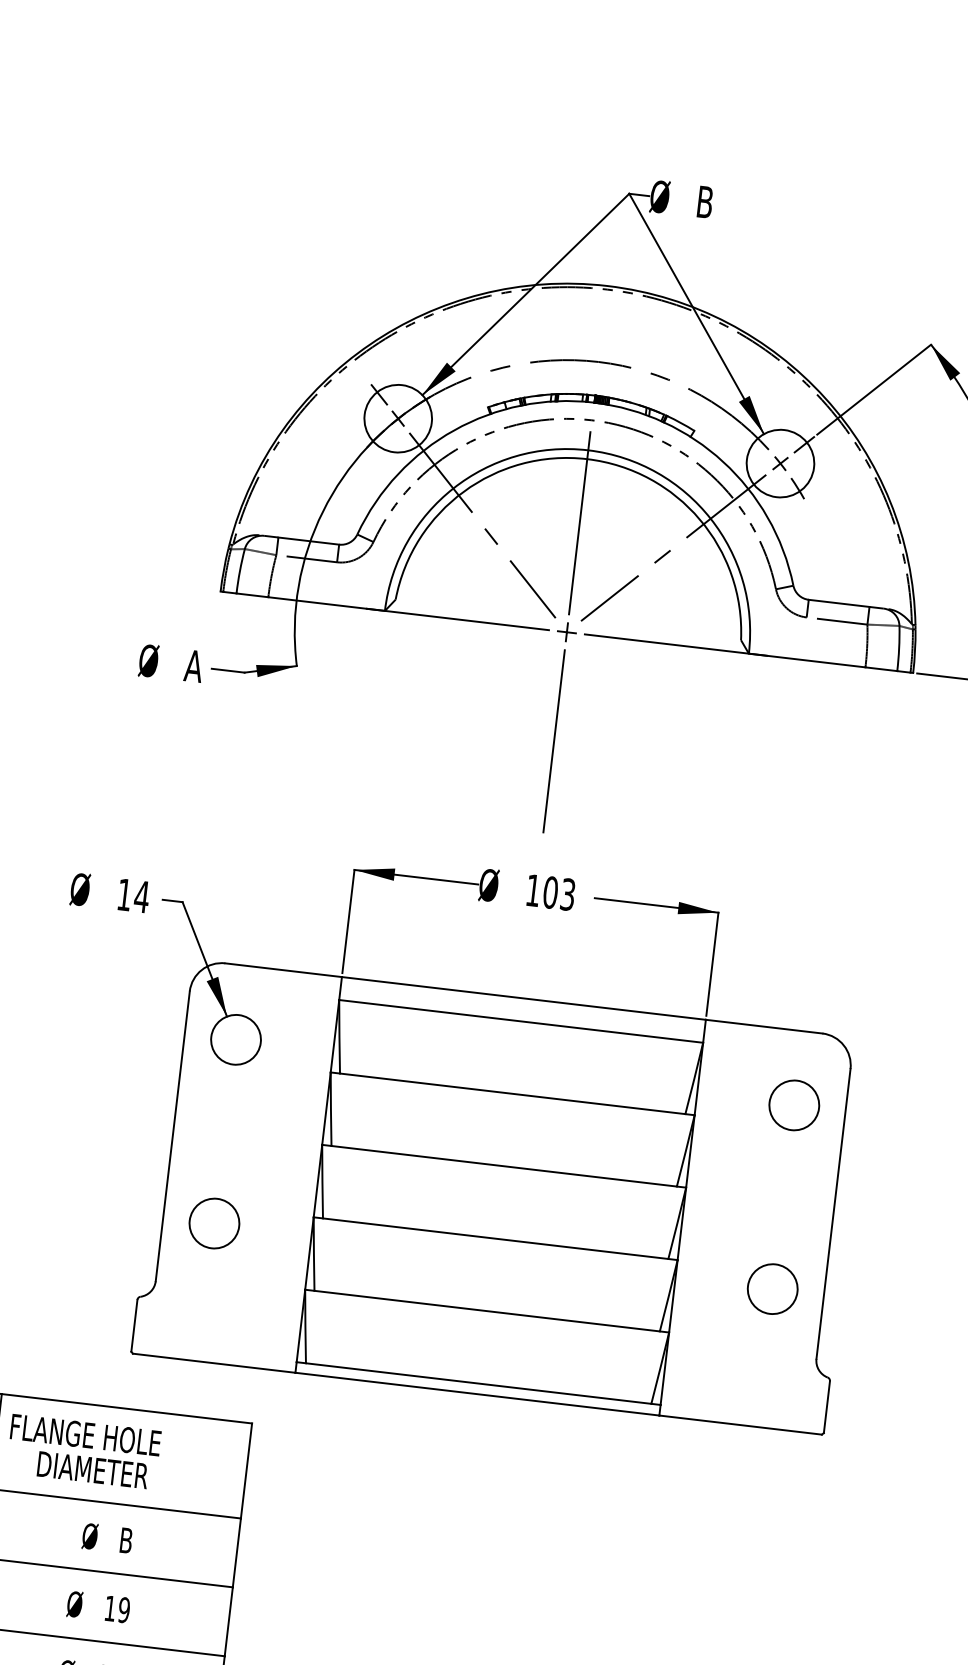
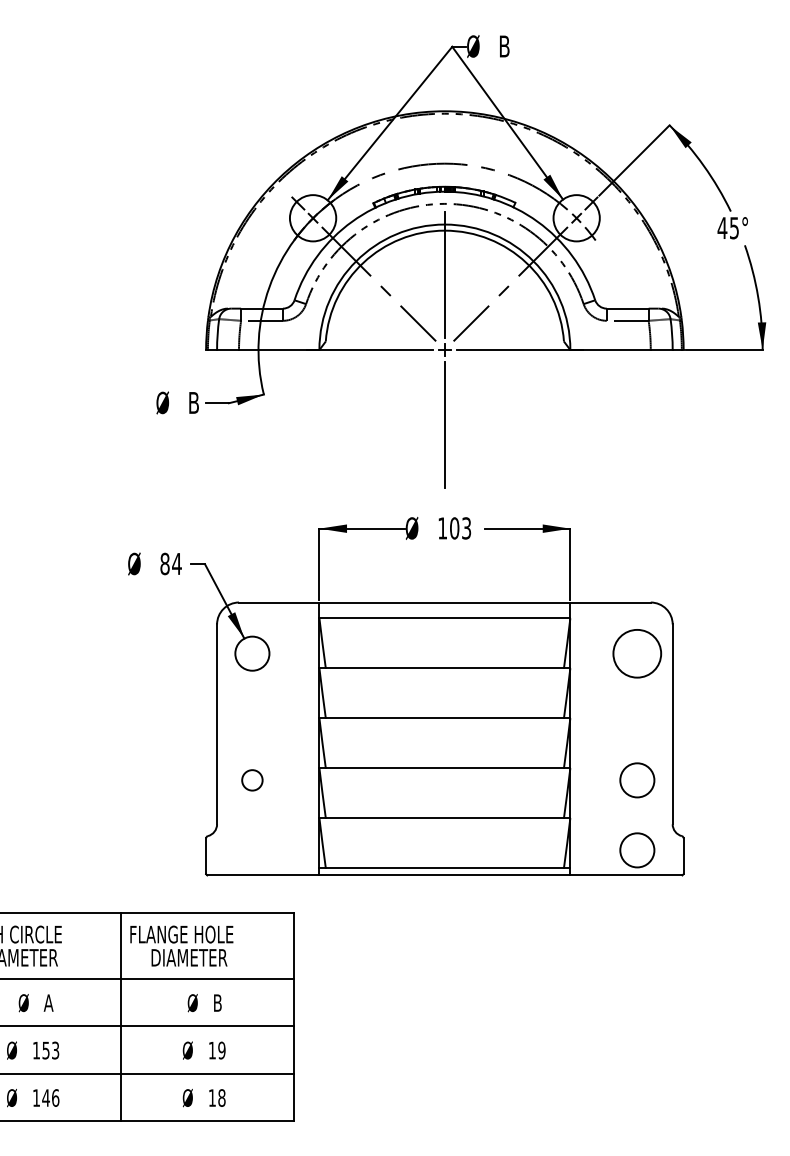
text: (193, 665) -> (193, 402), A -> B
text: (123, 894) -> (164, 563), 14 -> 84
circle: (794, 1105) -> (637, 653), size x1.4
circle: (214, 1223) -> (252, 780), size x0.6
circle: (760, 1390) -> (637, 850), added

